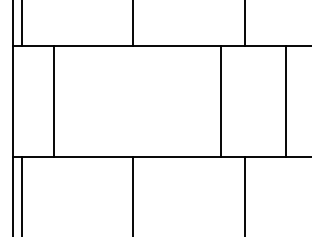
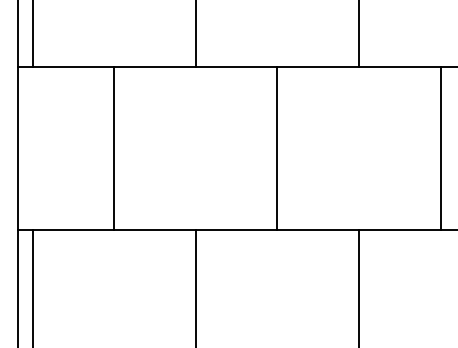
line: (53, 100) -> (113, 147), moved
line: (220, 100) -> (276, 147), moved
line: (286, 100) -> (441, 147), moved

